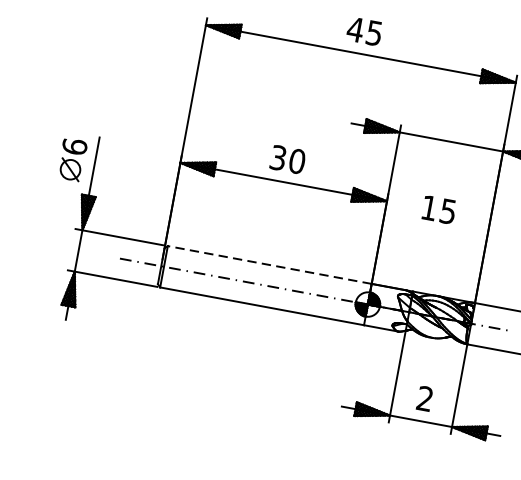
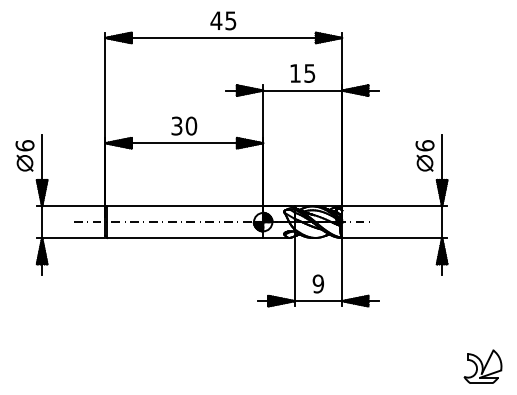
text: (438, 209) -> (302, 73), moved
line: (269, 265) -> (185, 206), dashed -> solid
text: (424, 397) -> (317, 283), 2 -> 9

